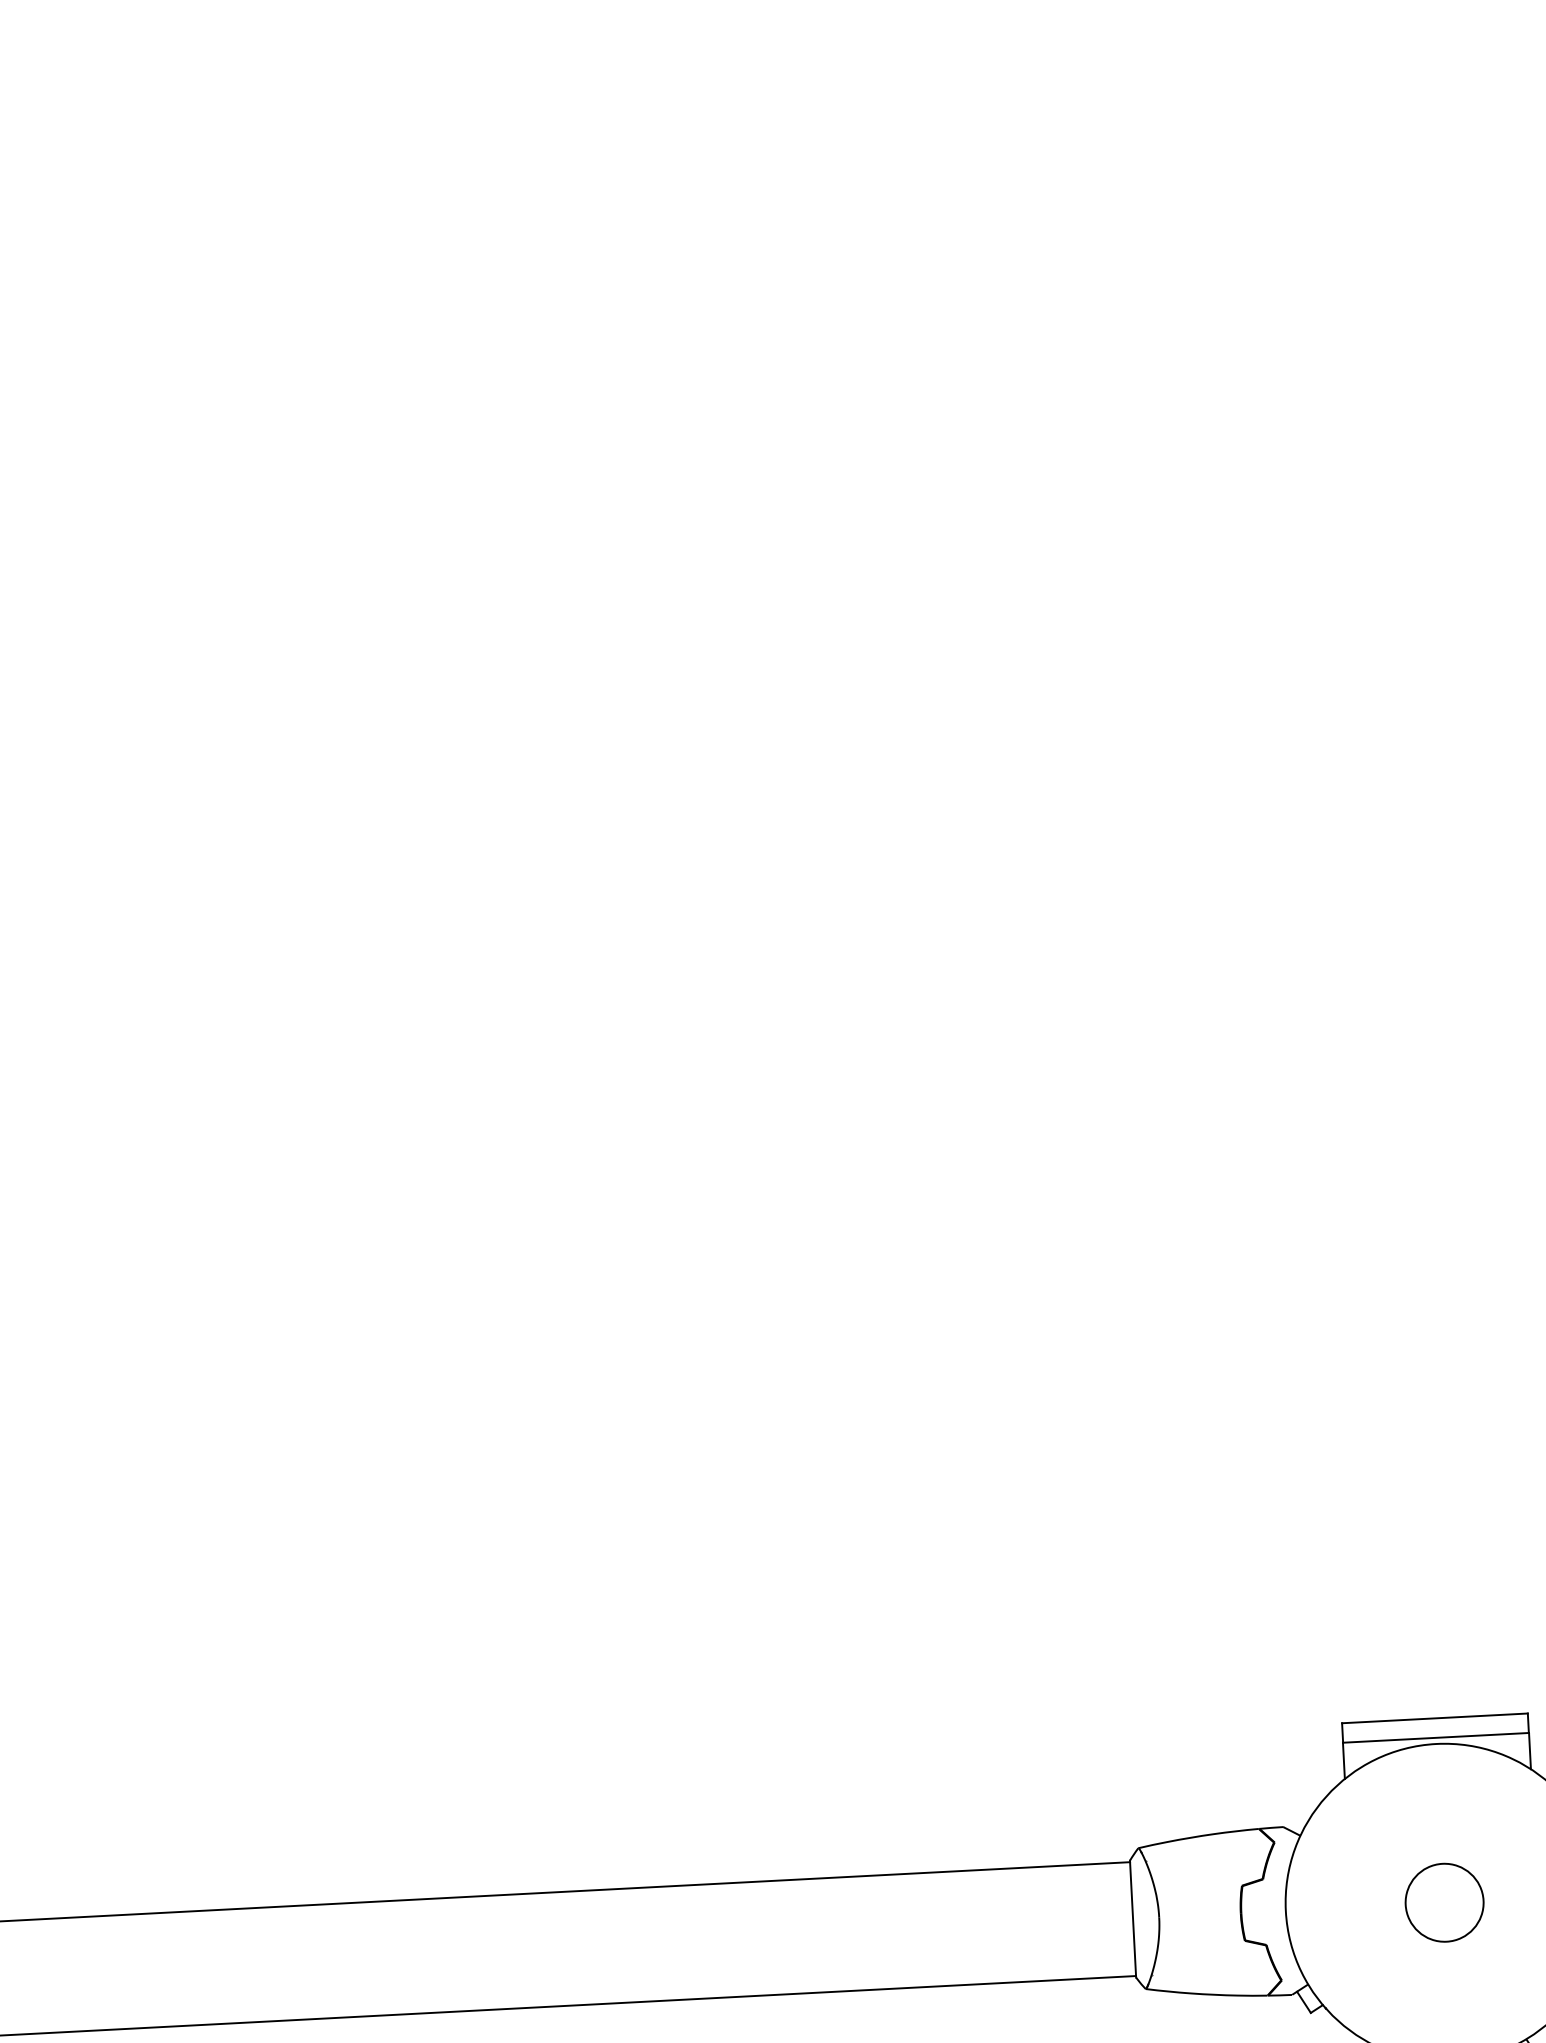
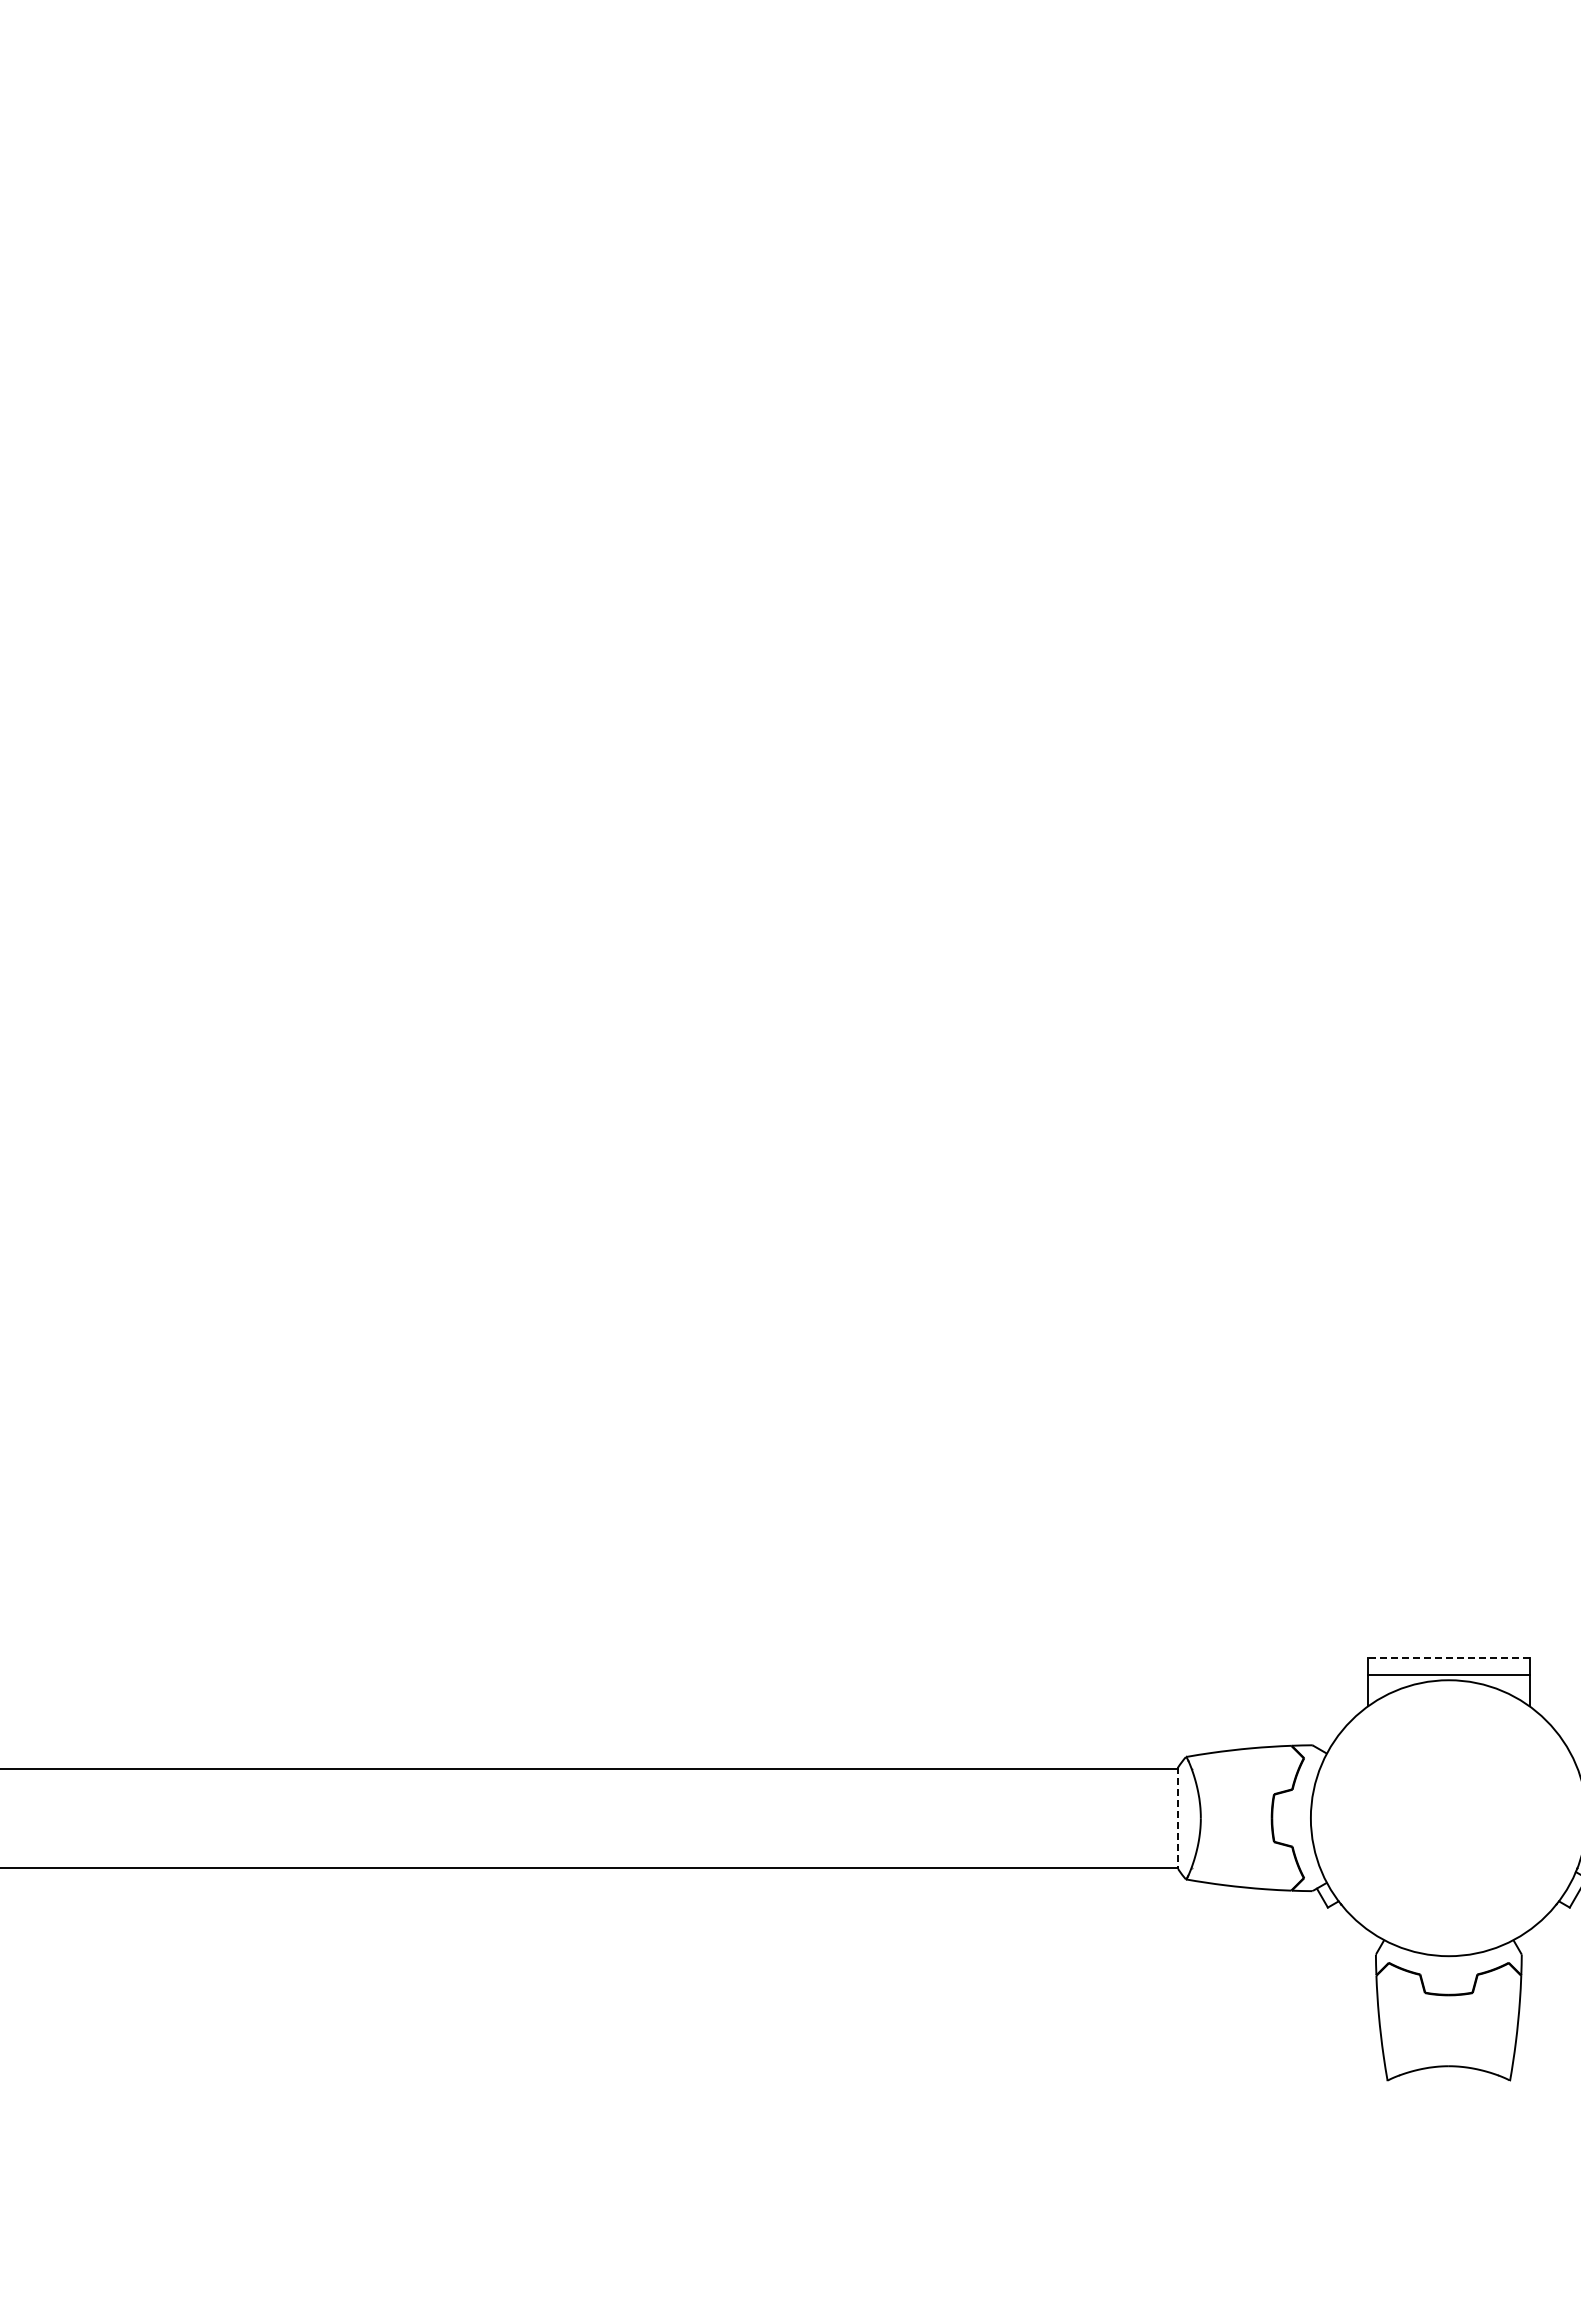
line: (1434, 1717) -> (1448, 1657), solid -> dashed
circle: (1444, 1901) -> (1448, 1817), removed
line: (1133, 1919) -> (1178, 1818), solid -> dashed

